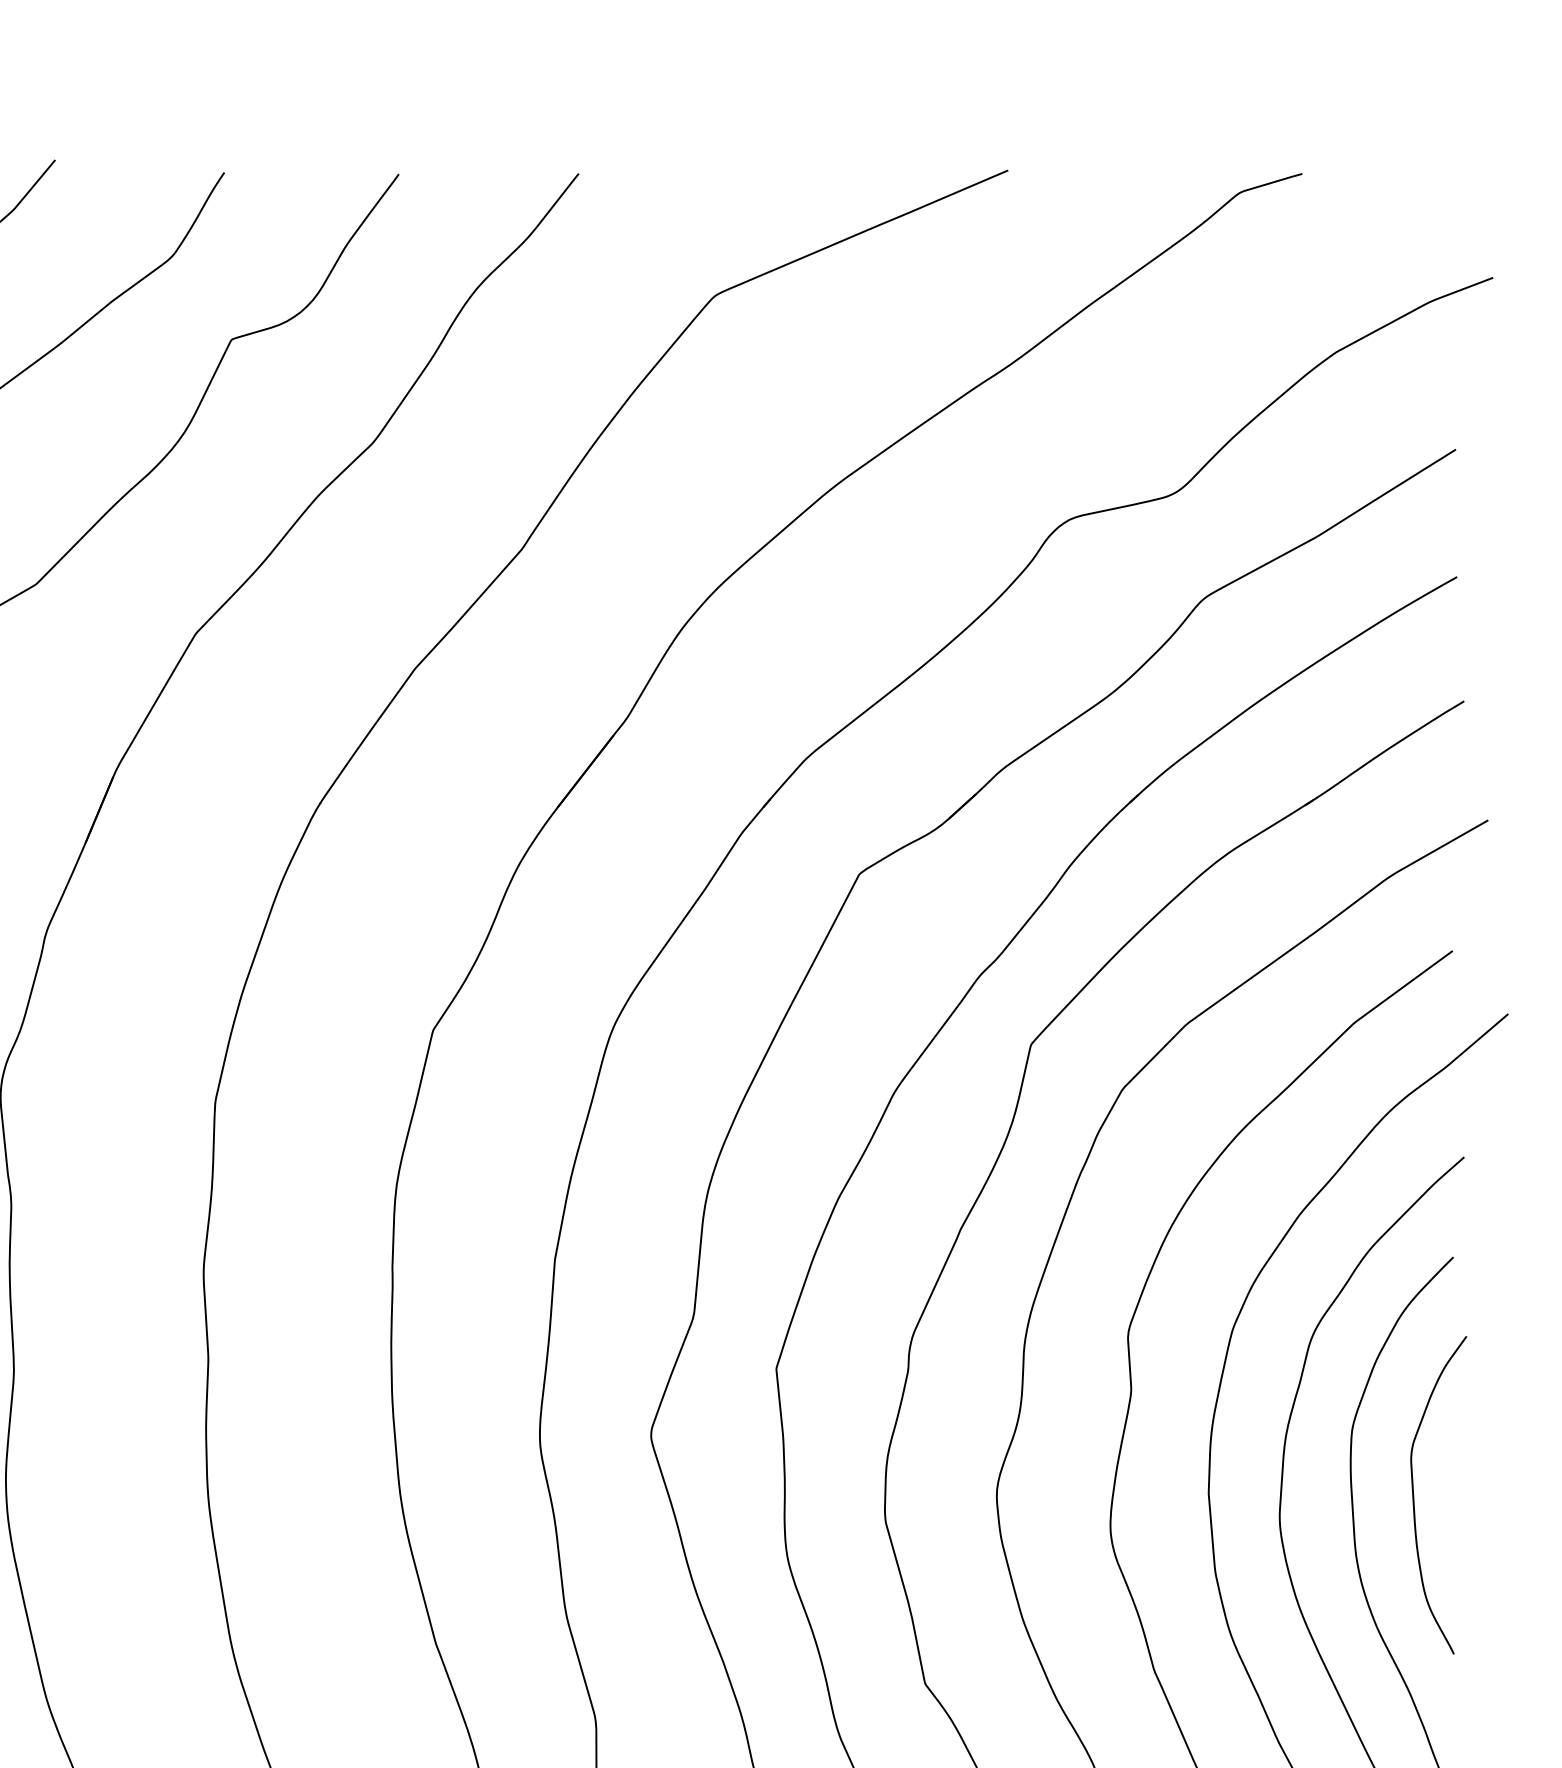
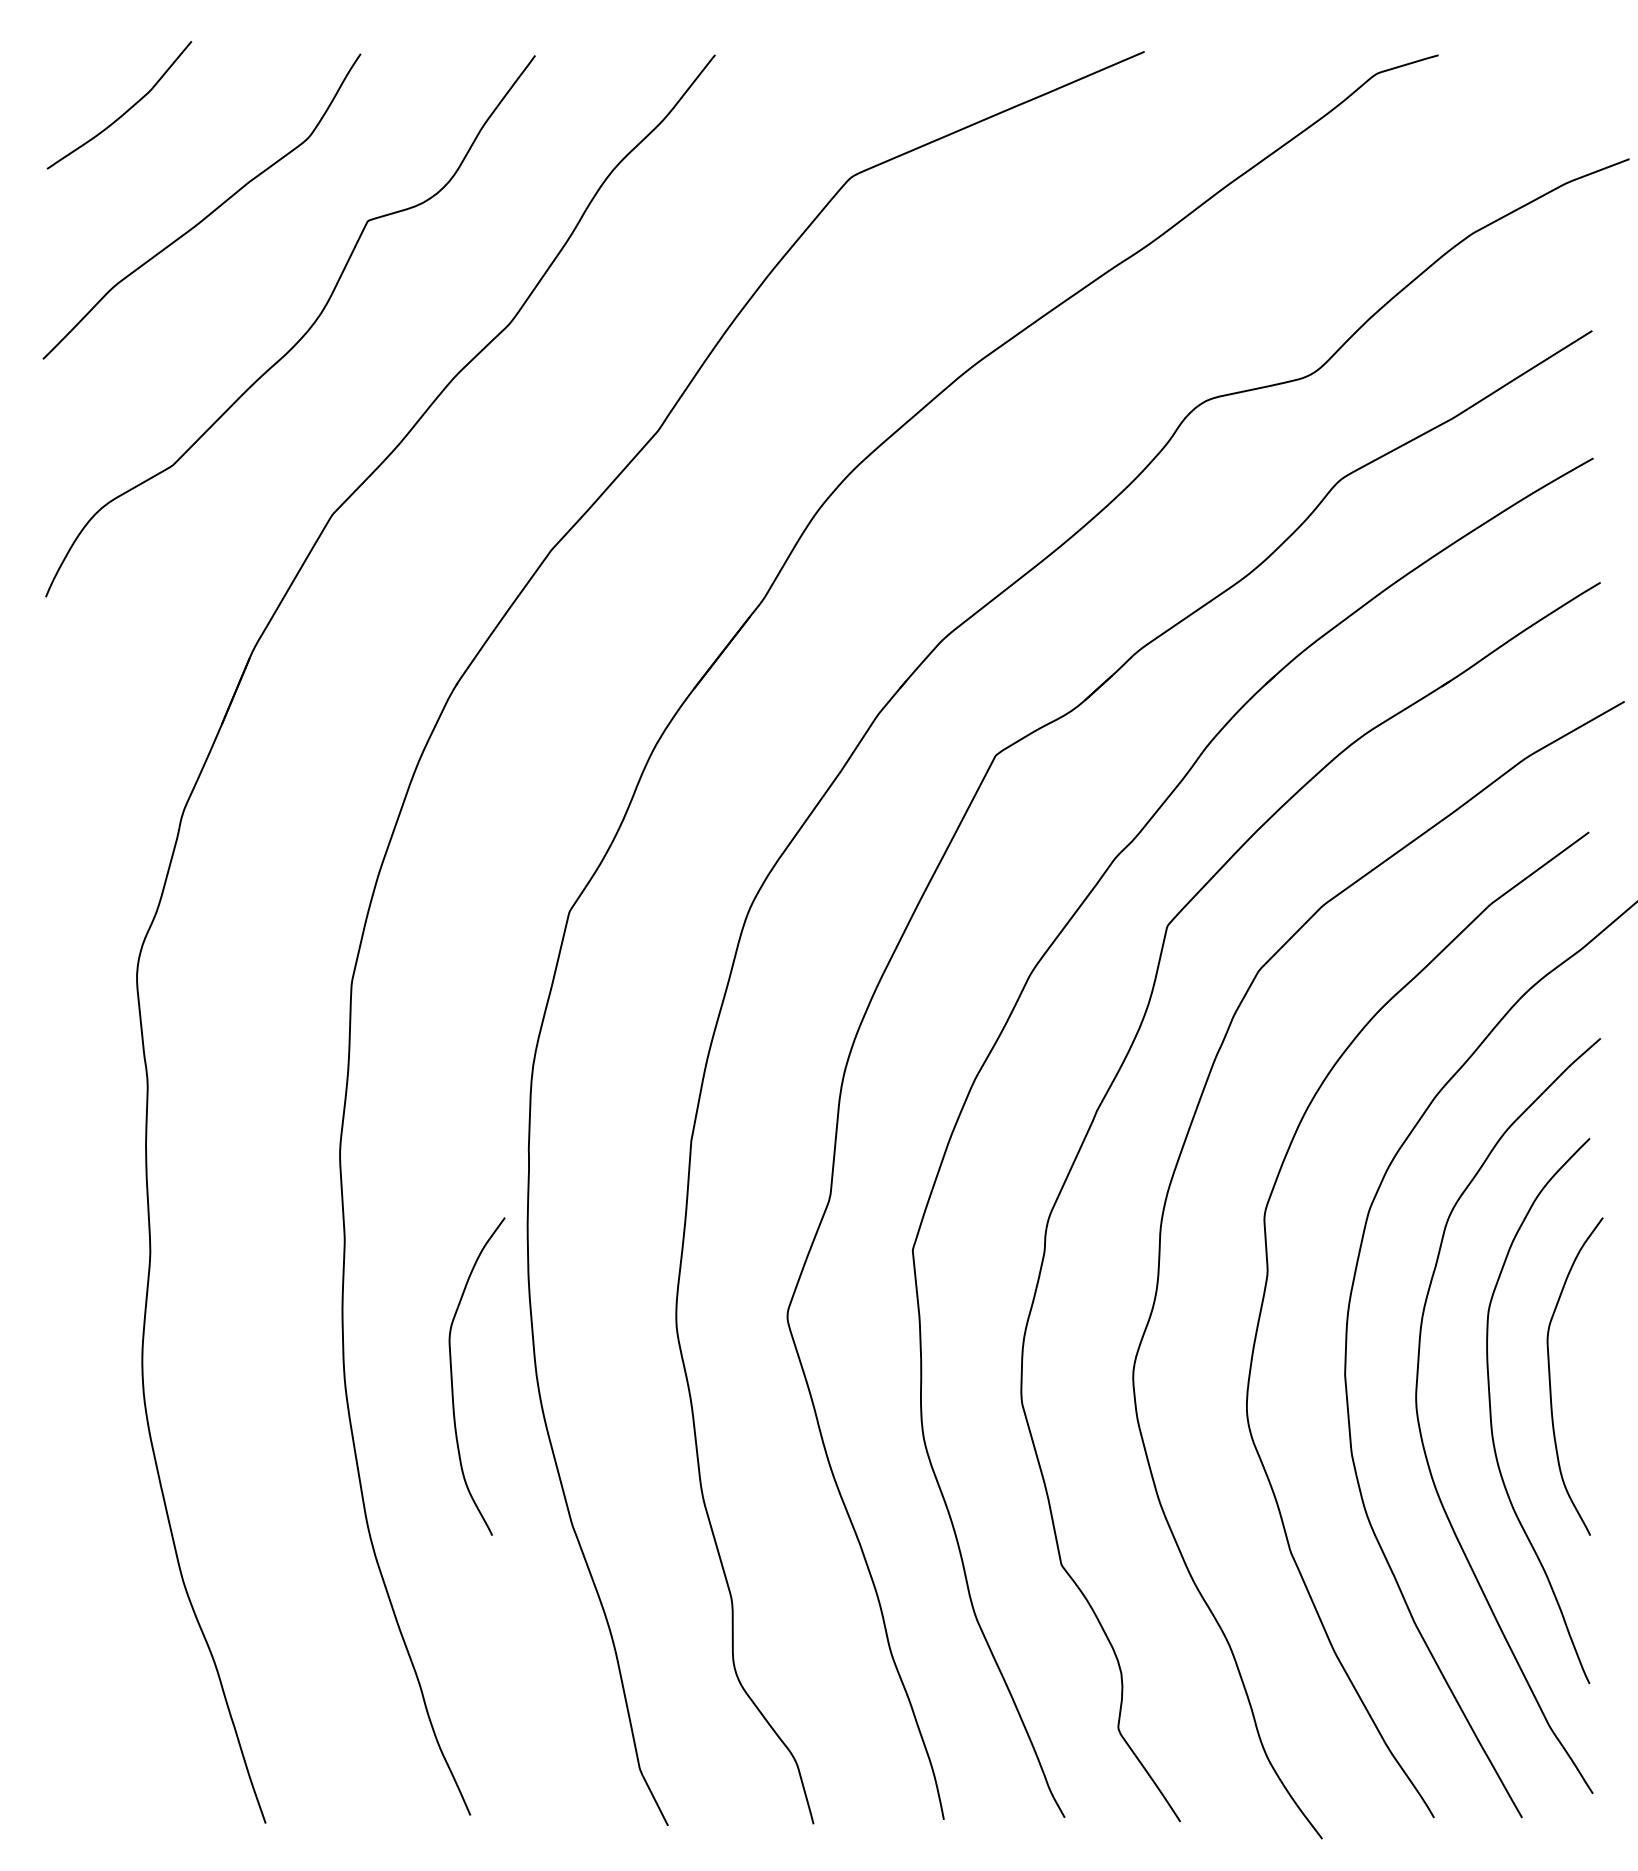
curve: (316, 1495) -> (452, 1376), added

